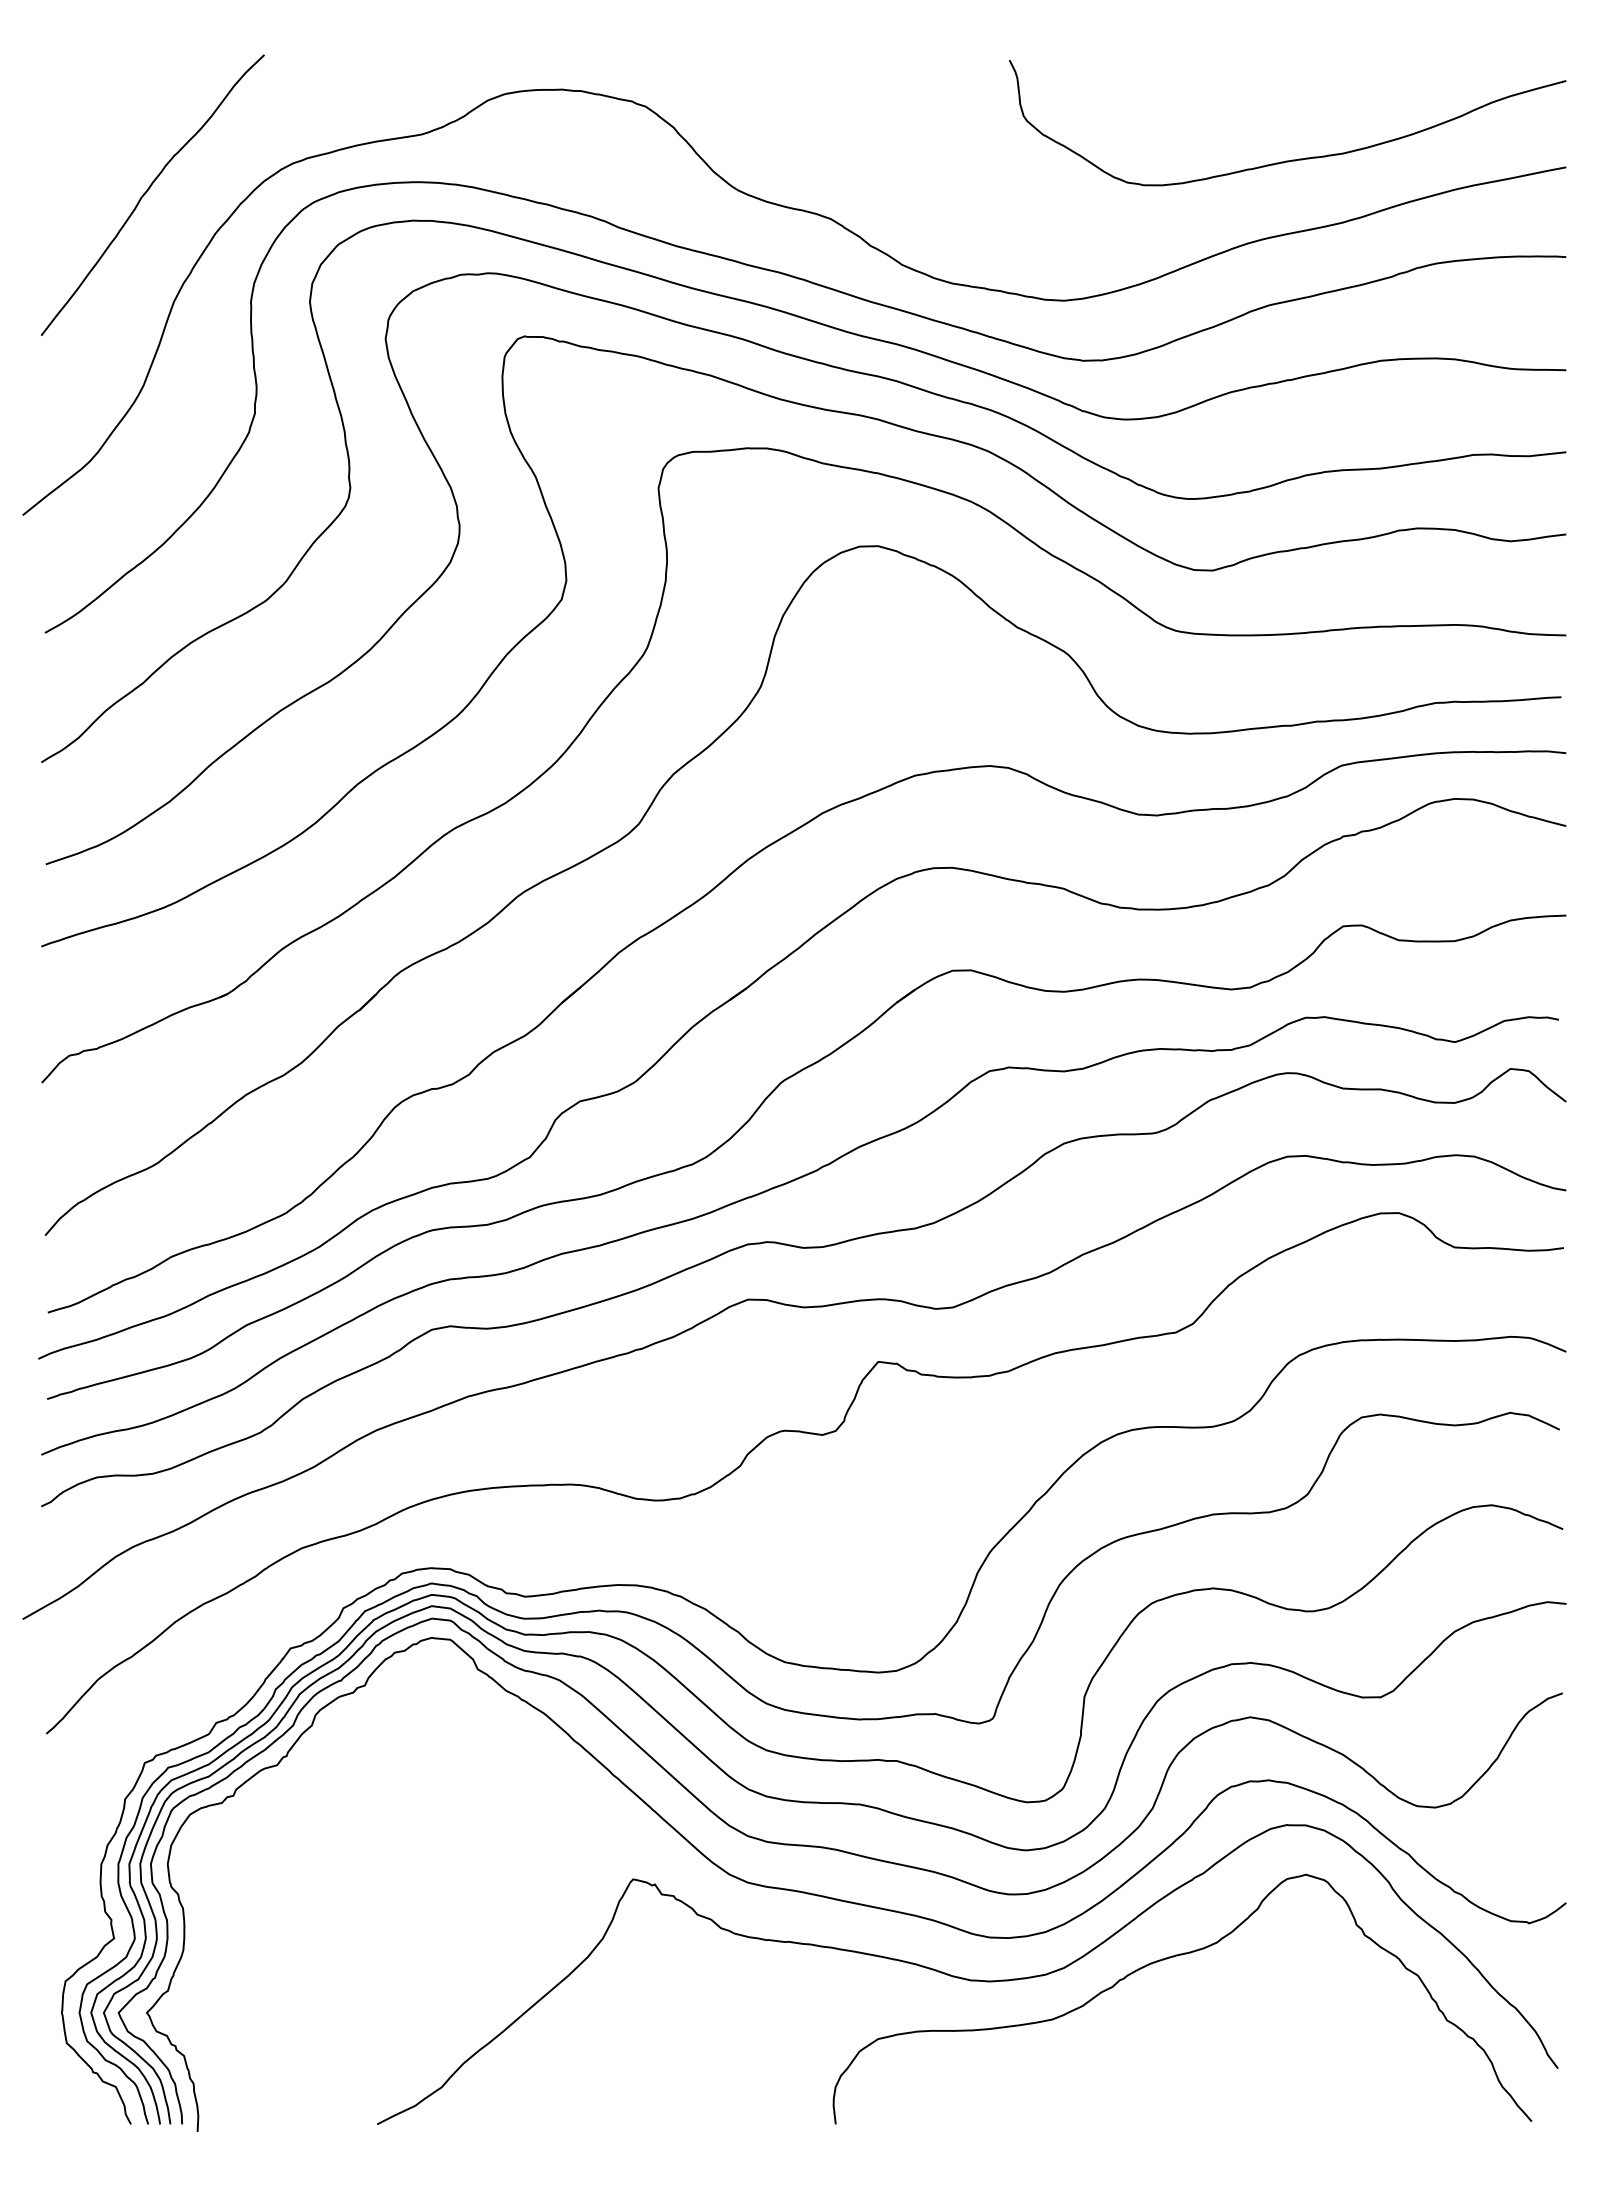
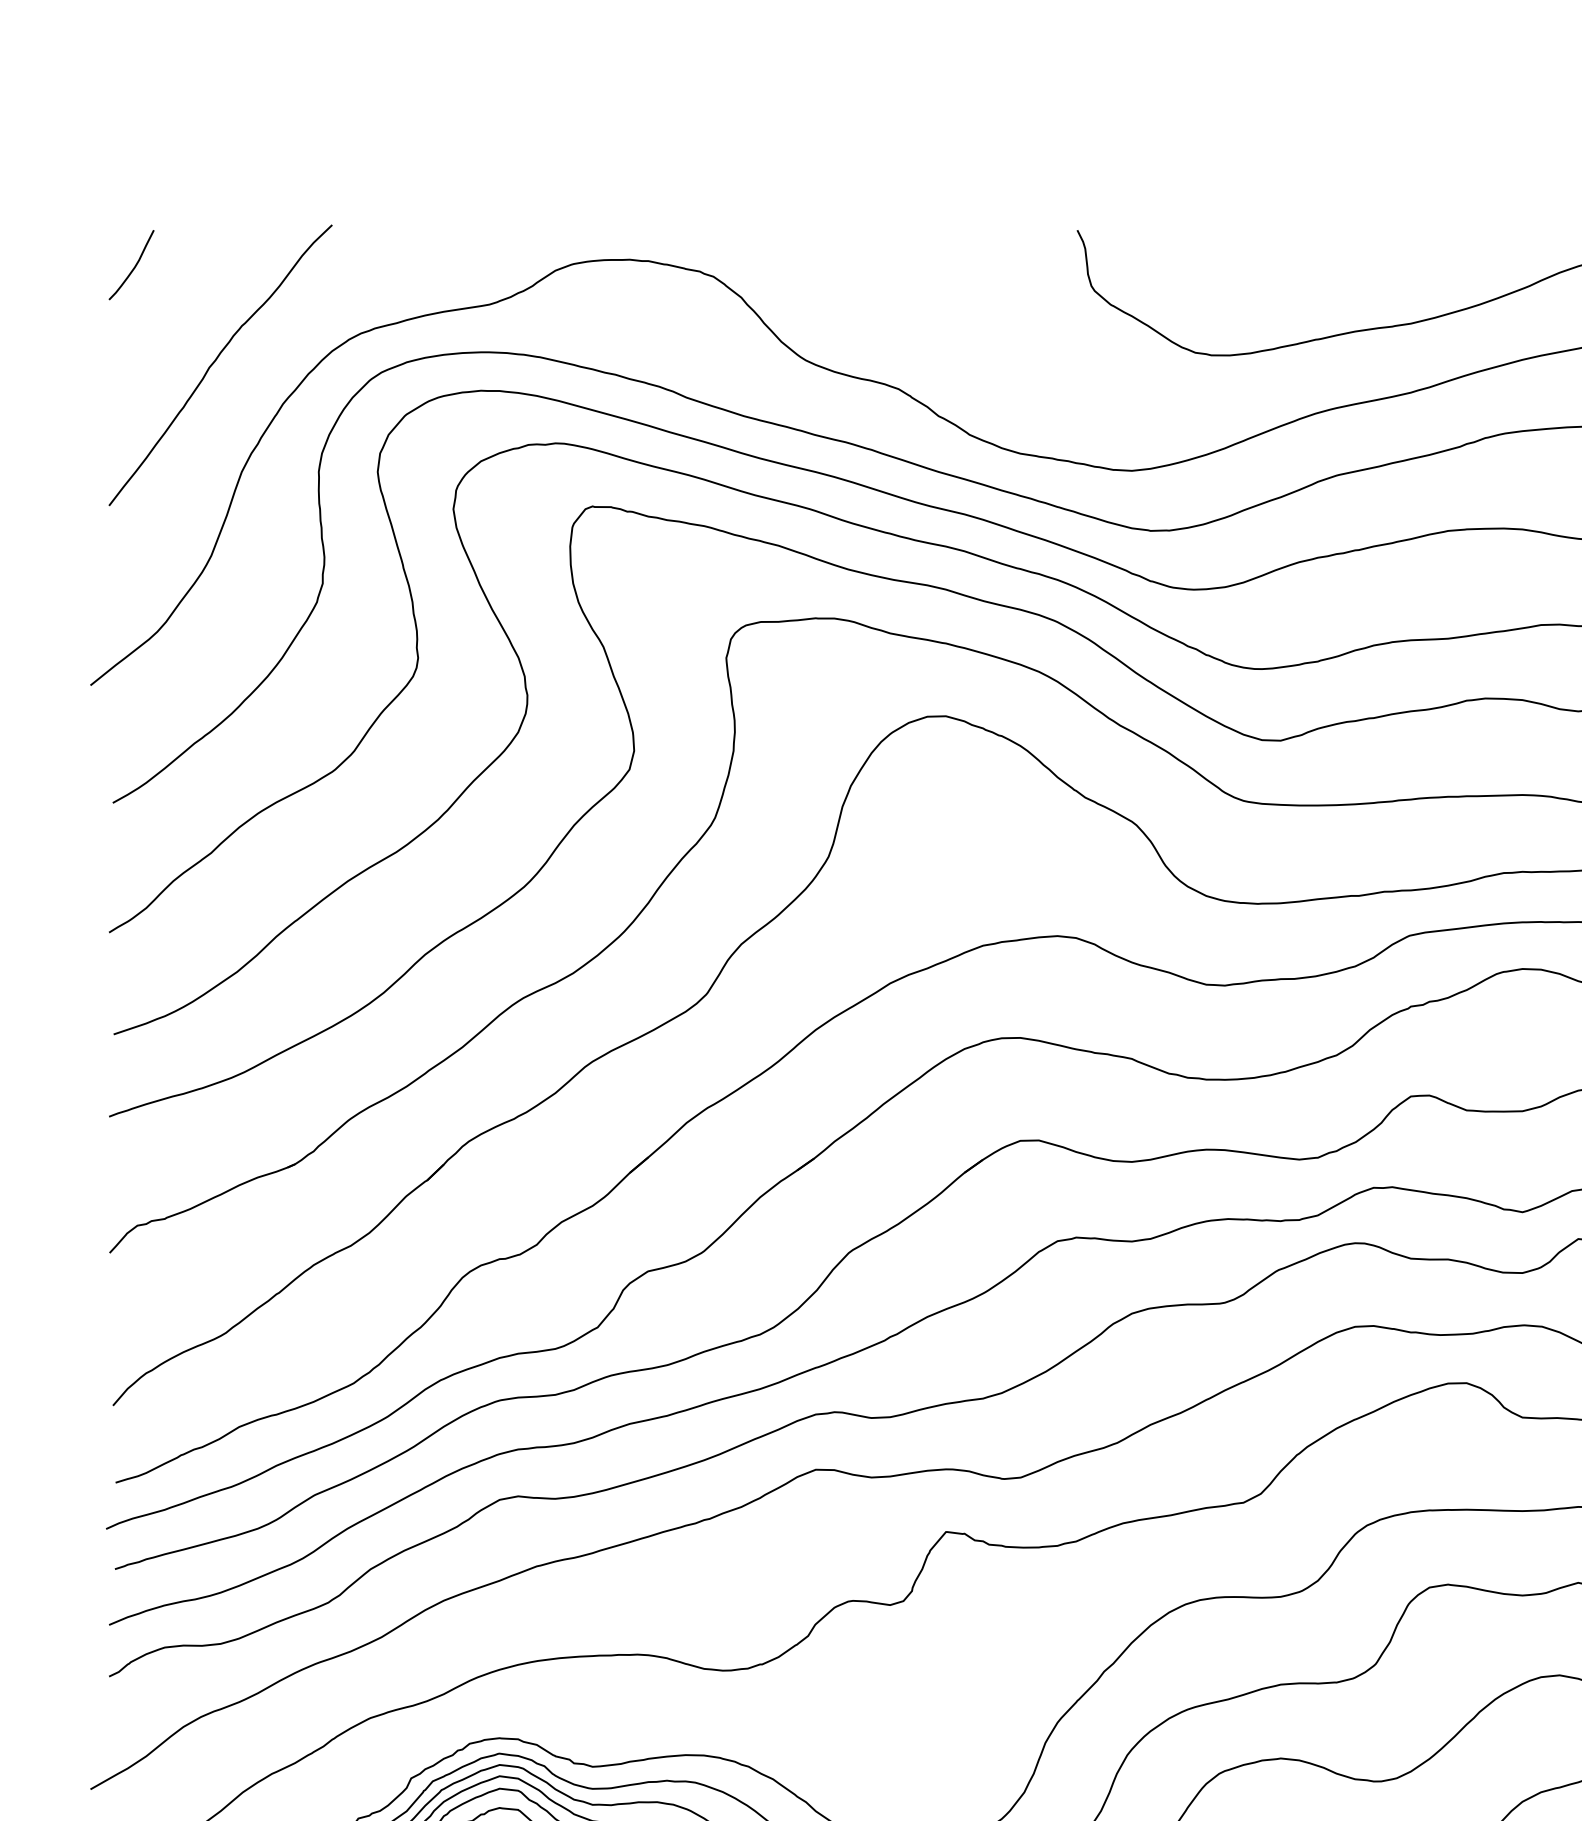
curve: (66, 96) -> (134, 266), added

